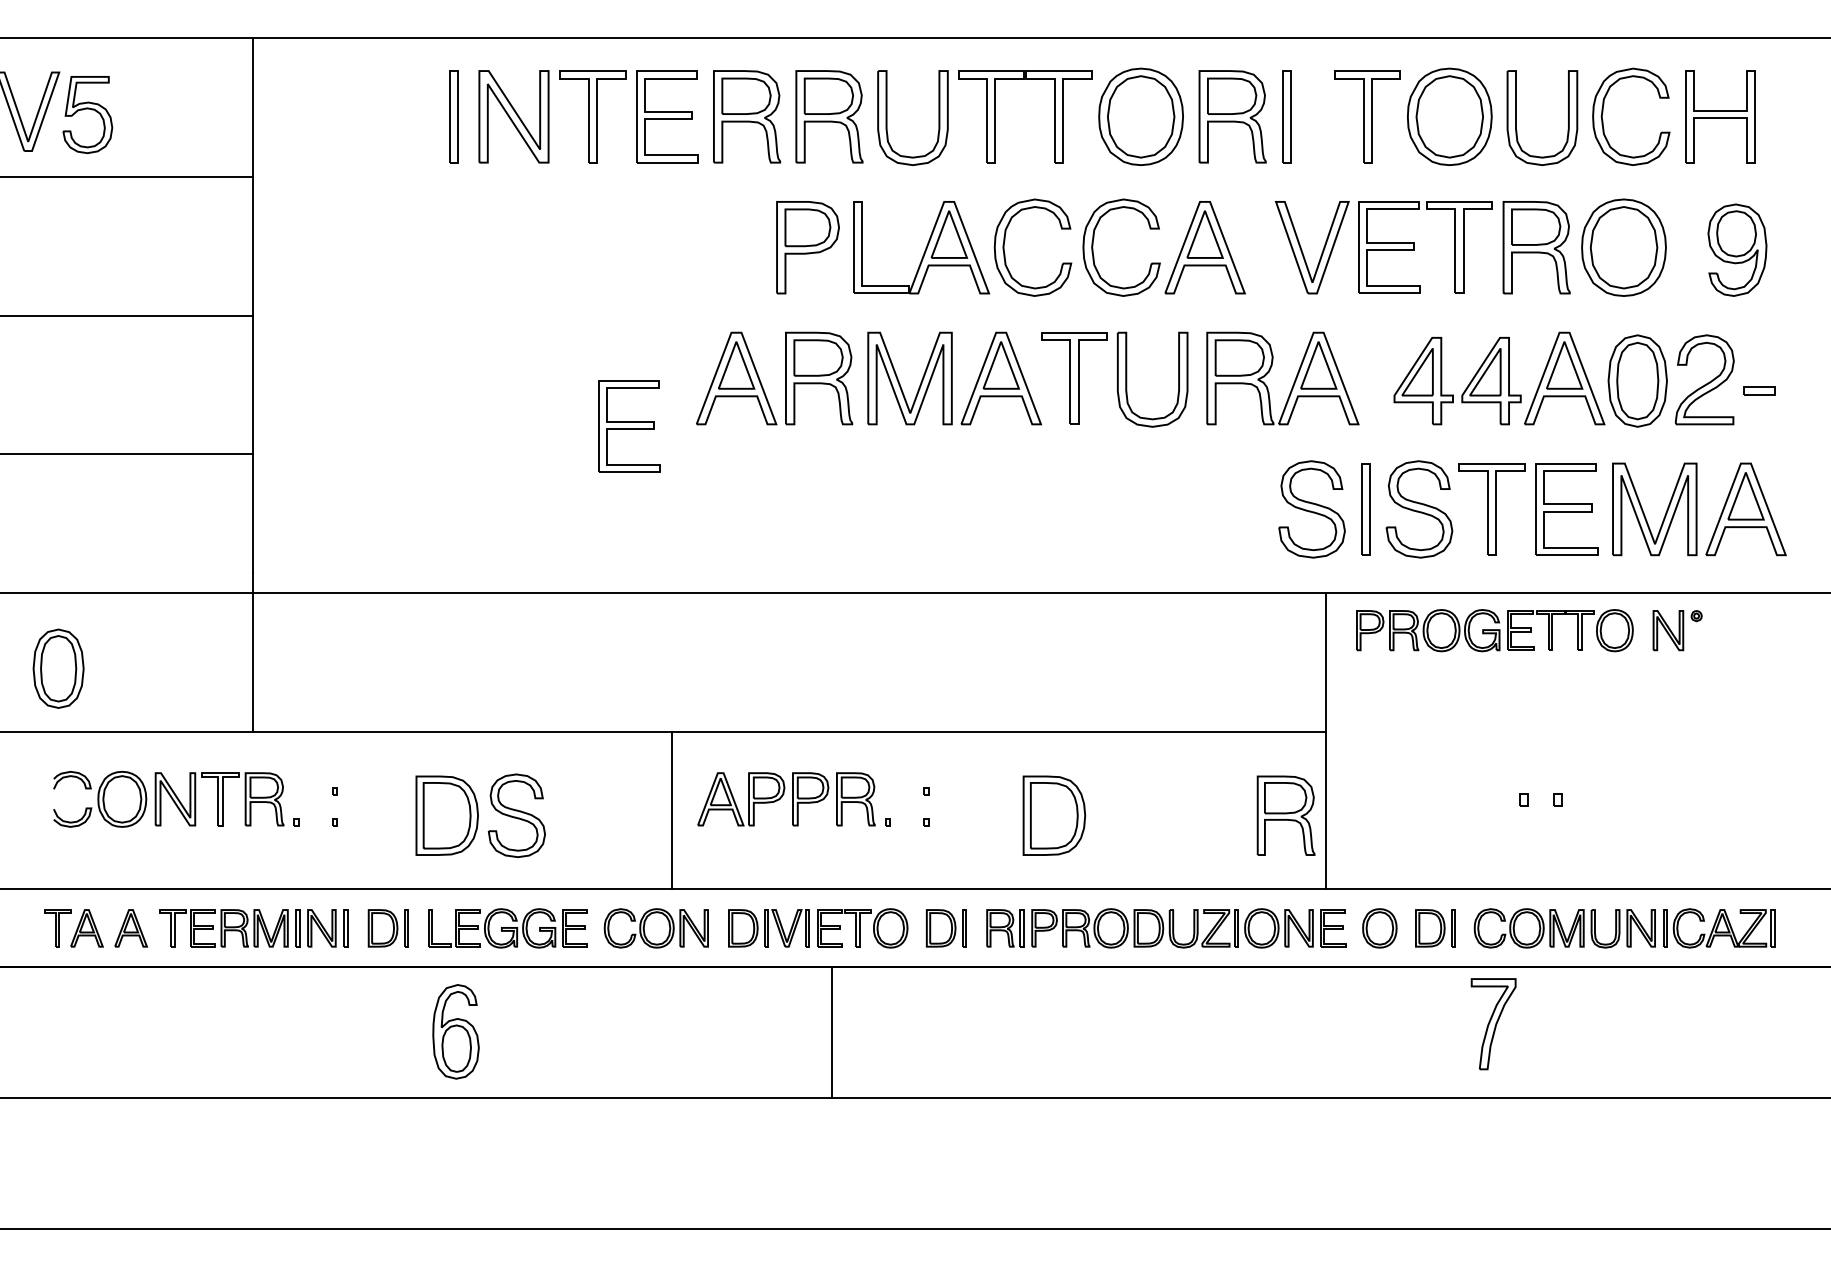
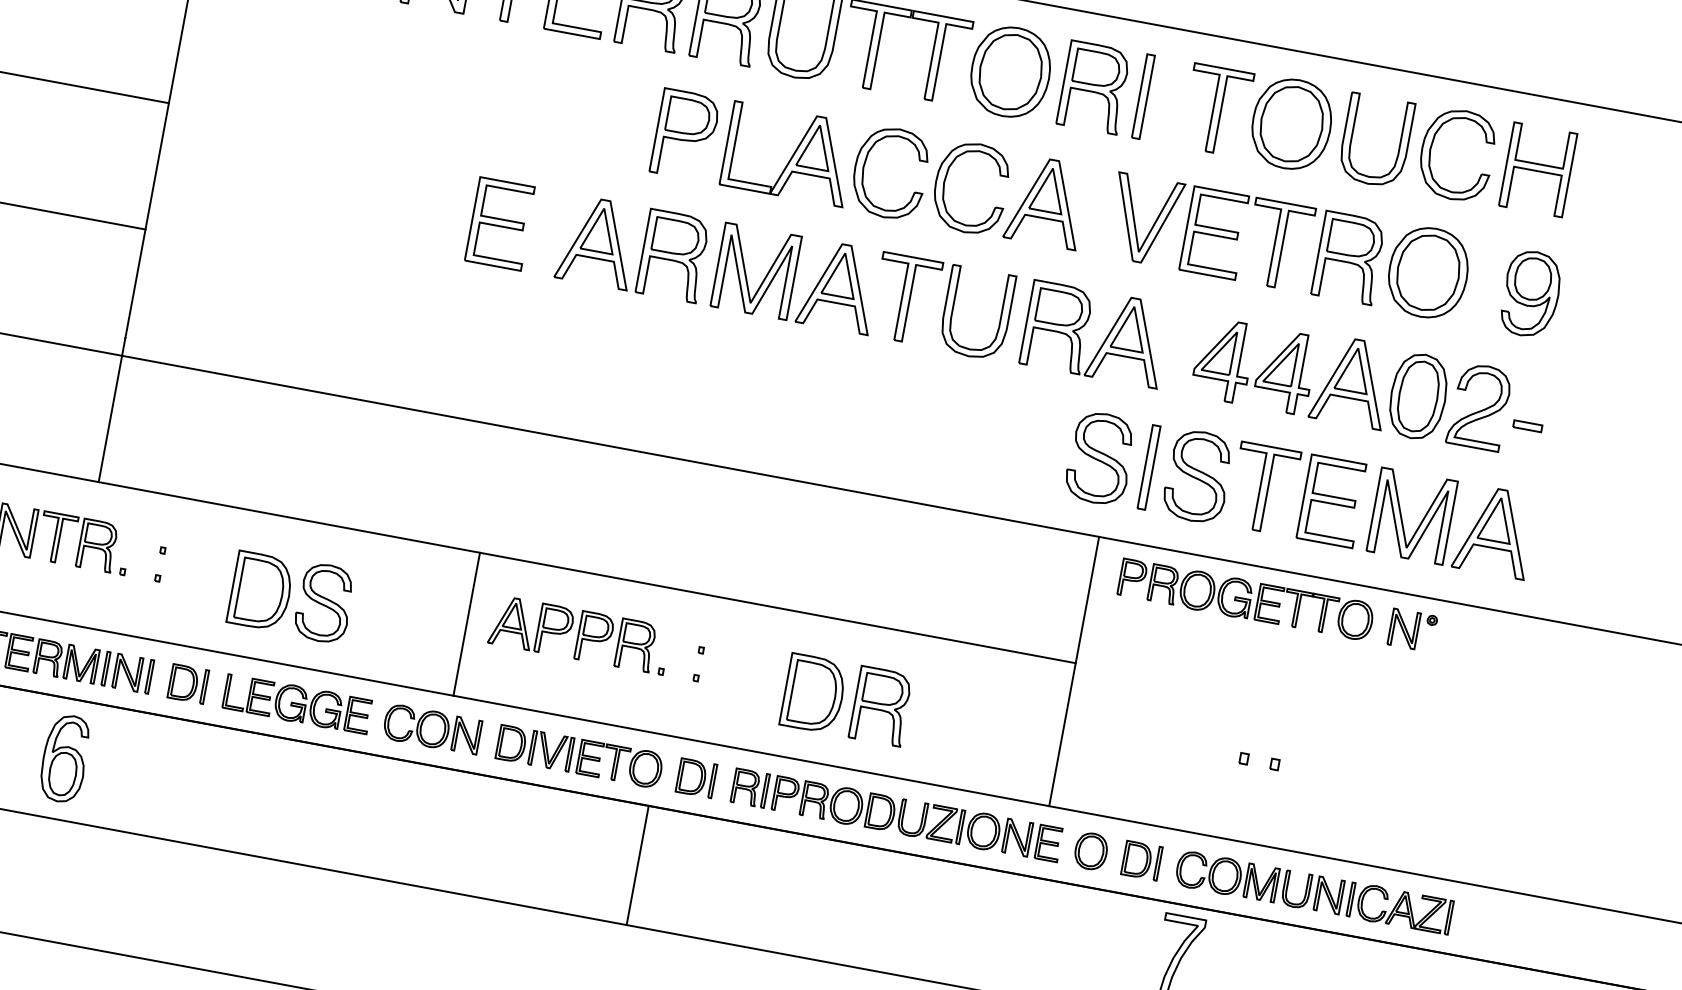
part: (629, 426) -> (500, 224), moved
part: (1285, 815) -> (880, 705), moved
part: (455, 1031) -> (64, 758), moved
line: (832, 1032) -> (638, 865), moved

